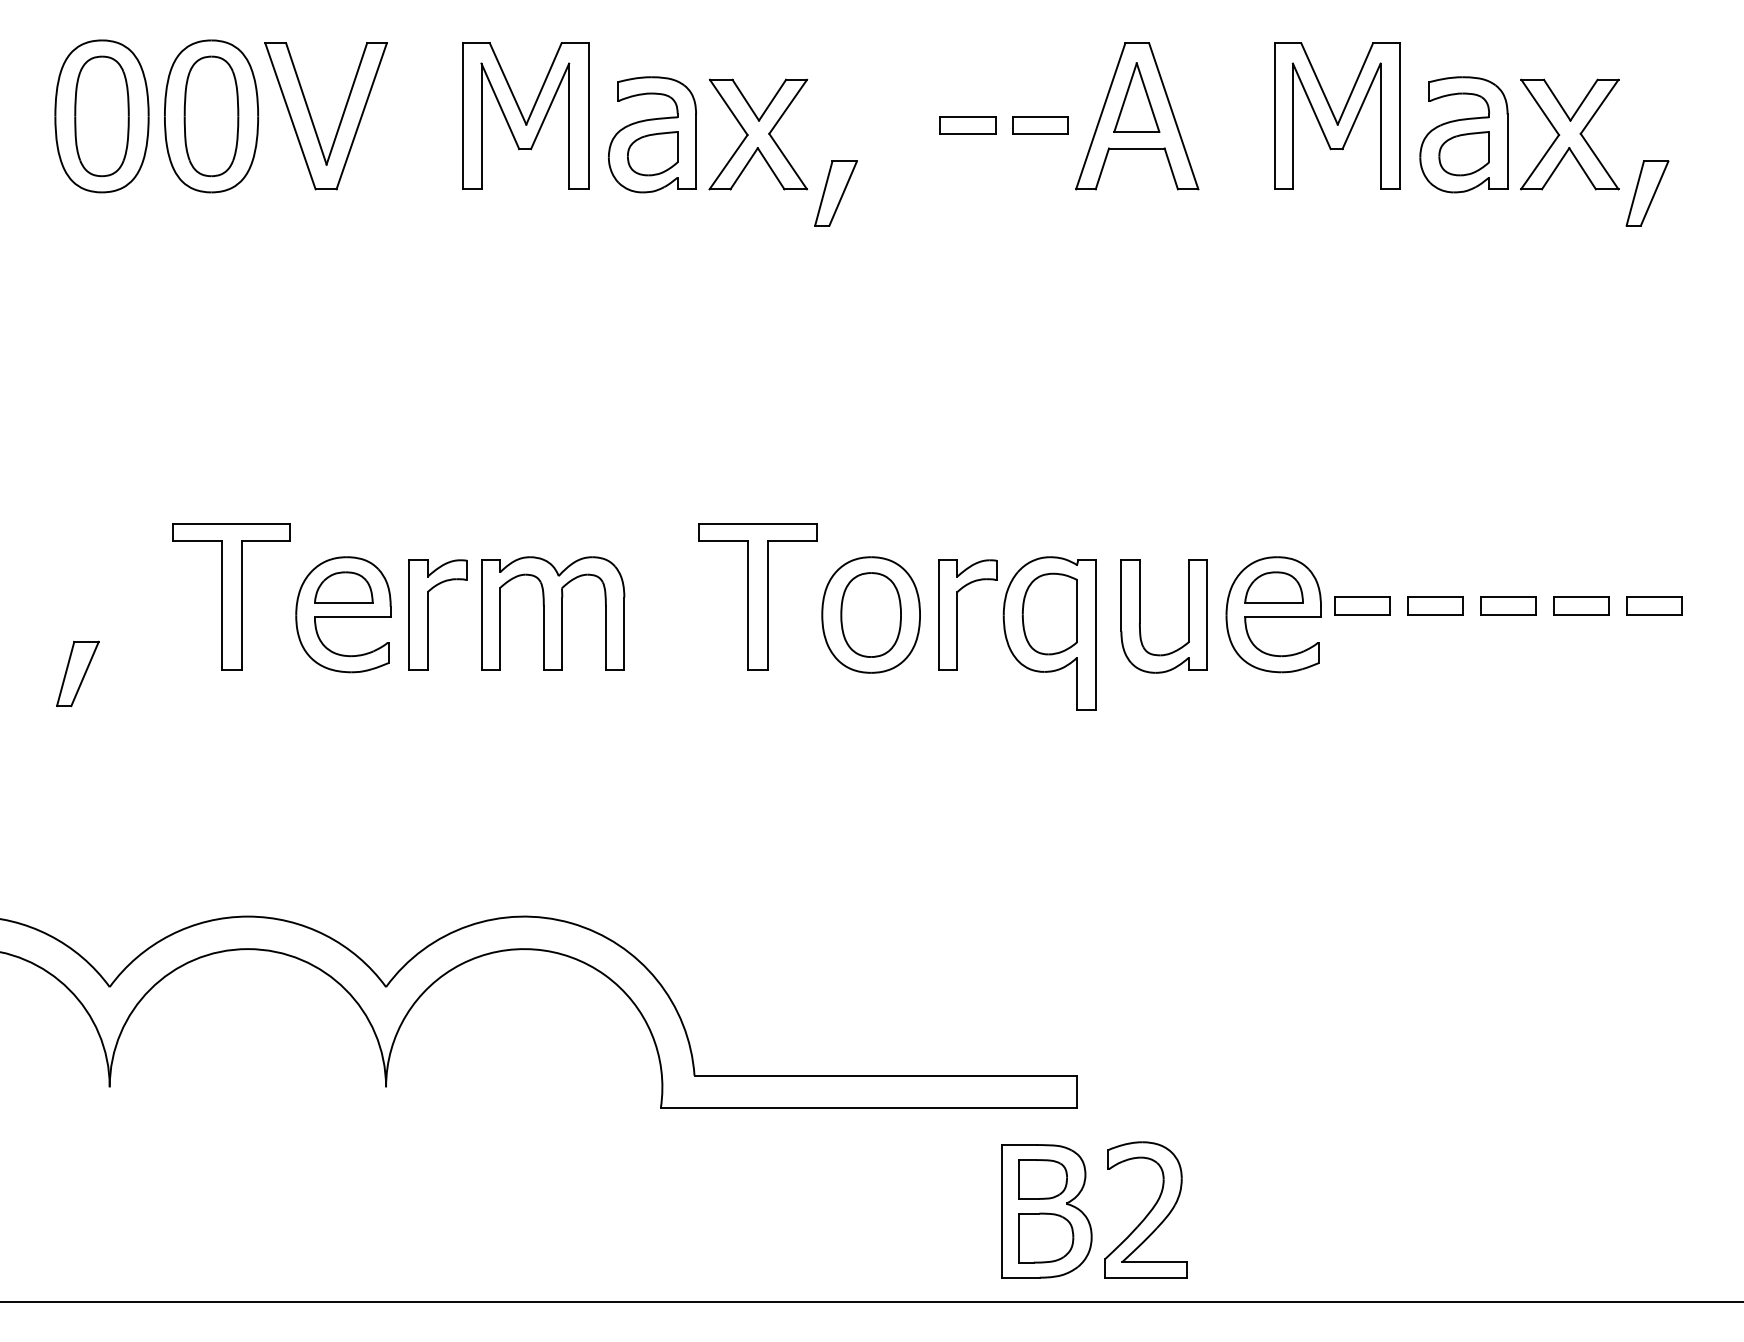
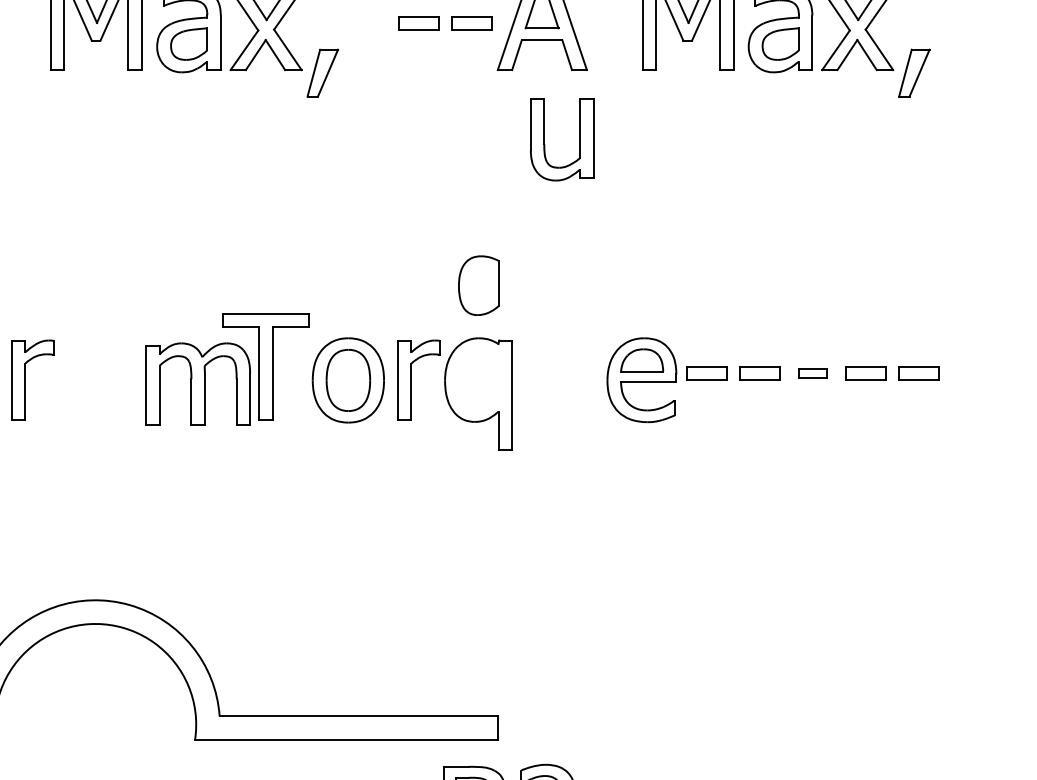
part: (1508, 605) -> (813, 373), size x0.7
part: (553, 613) -> (198, 384), moved
part: (1049, 613) -> (478, 285), moved
part: (1140, 616) -> (544, 139), moved

